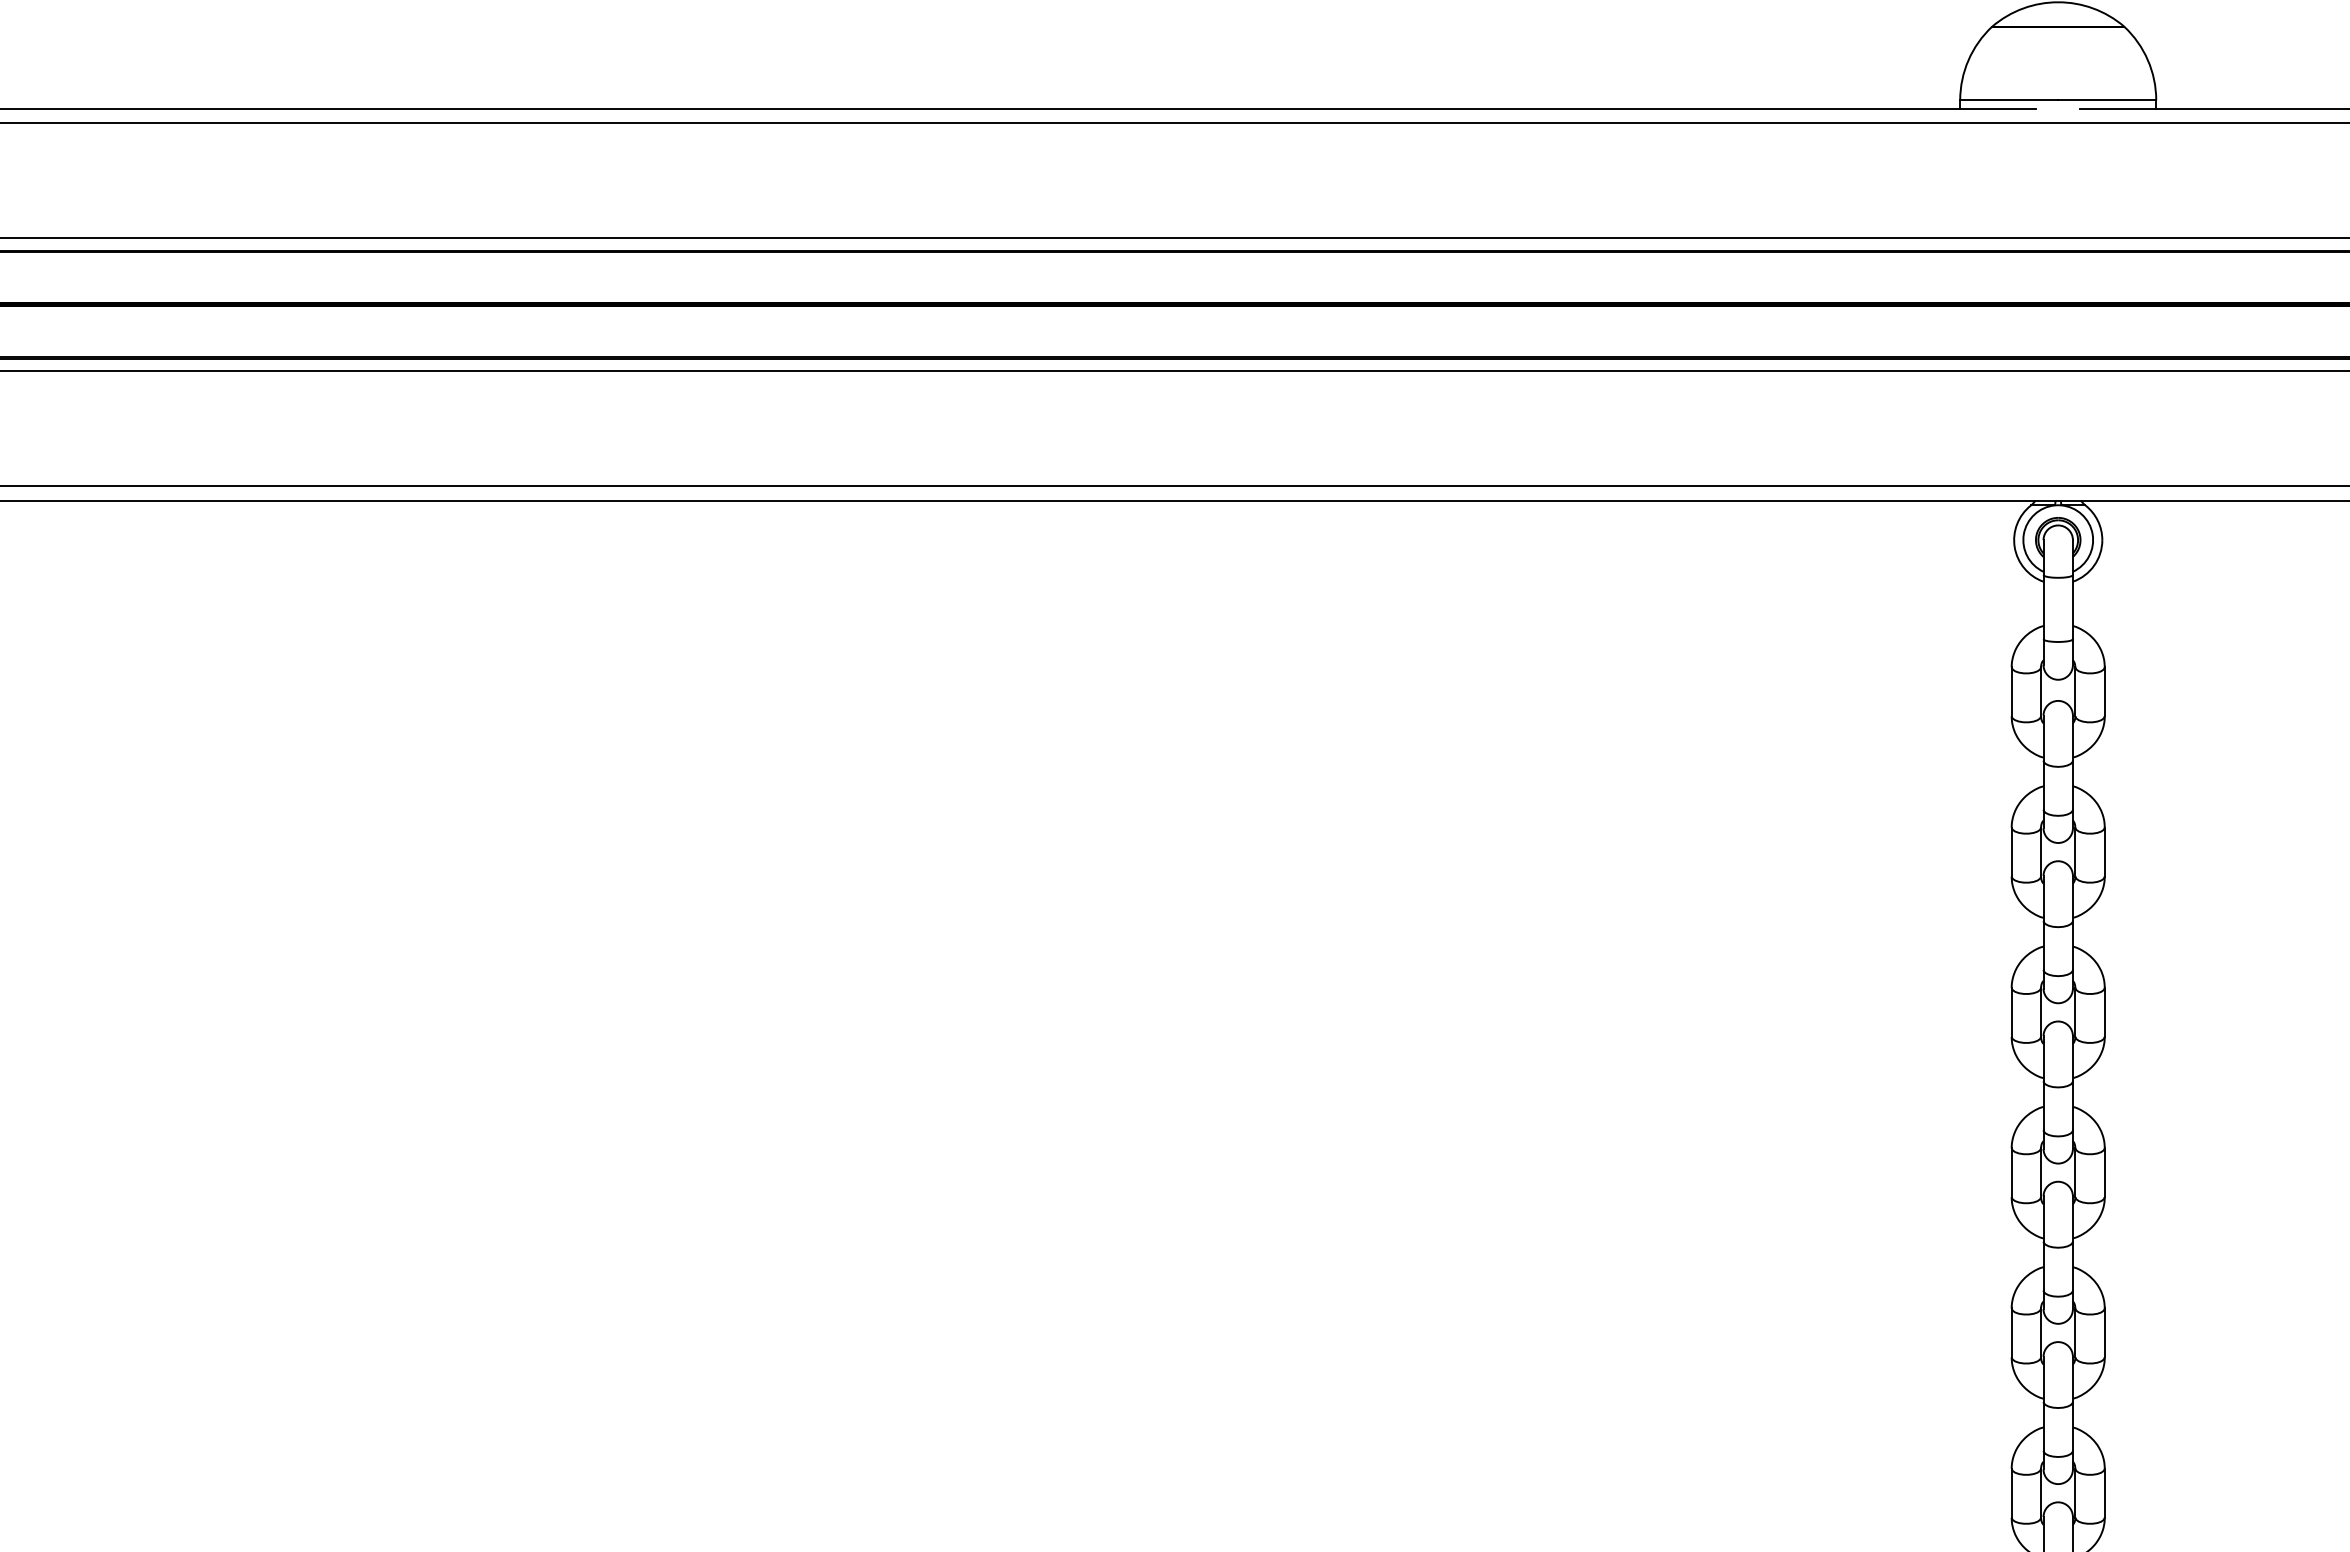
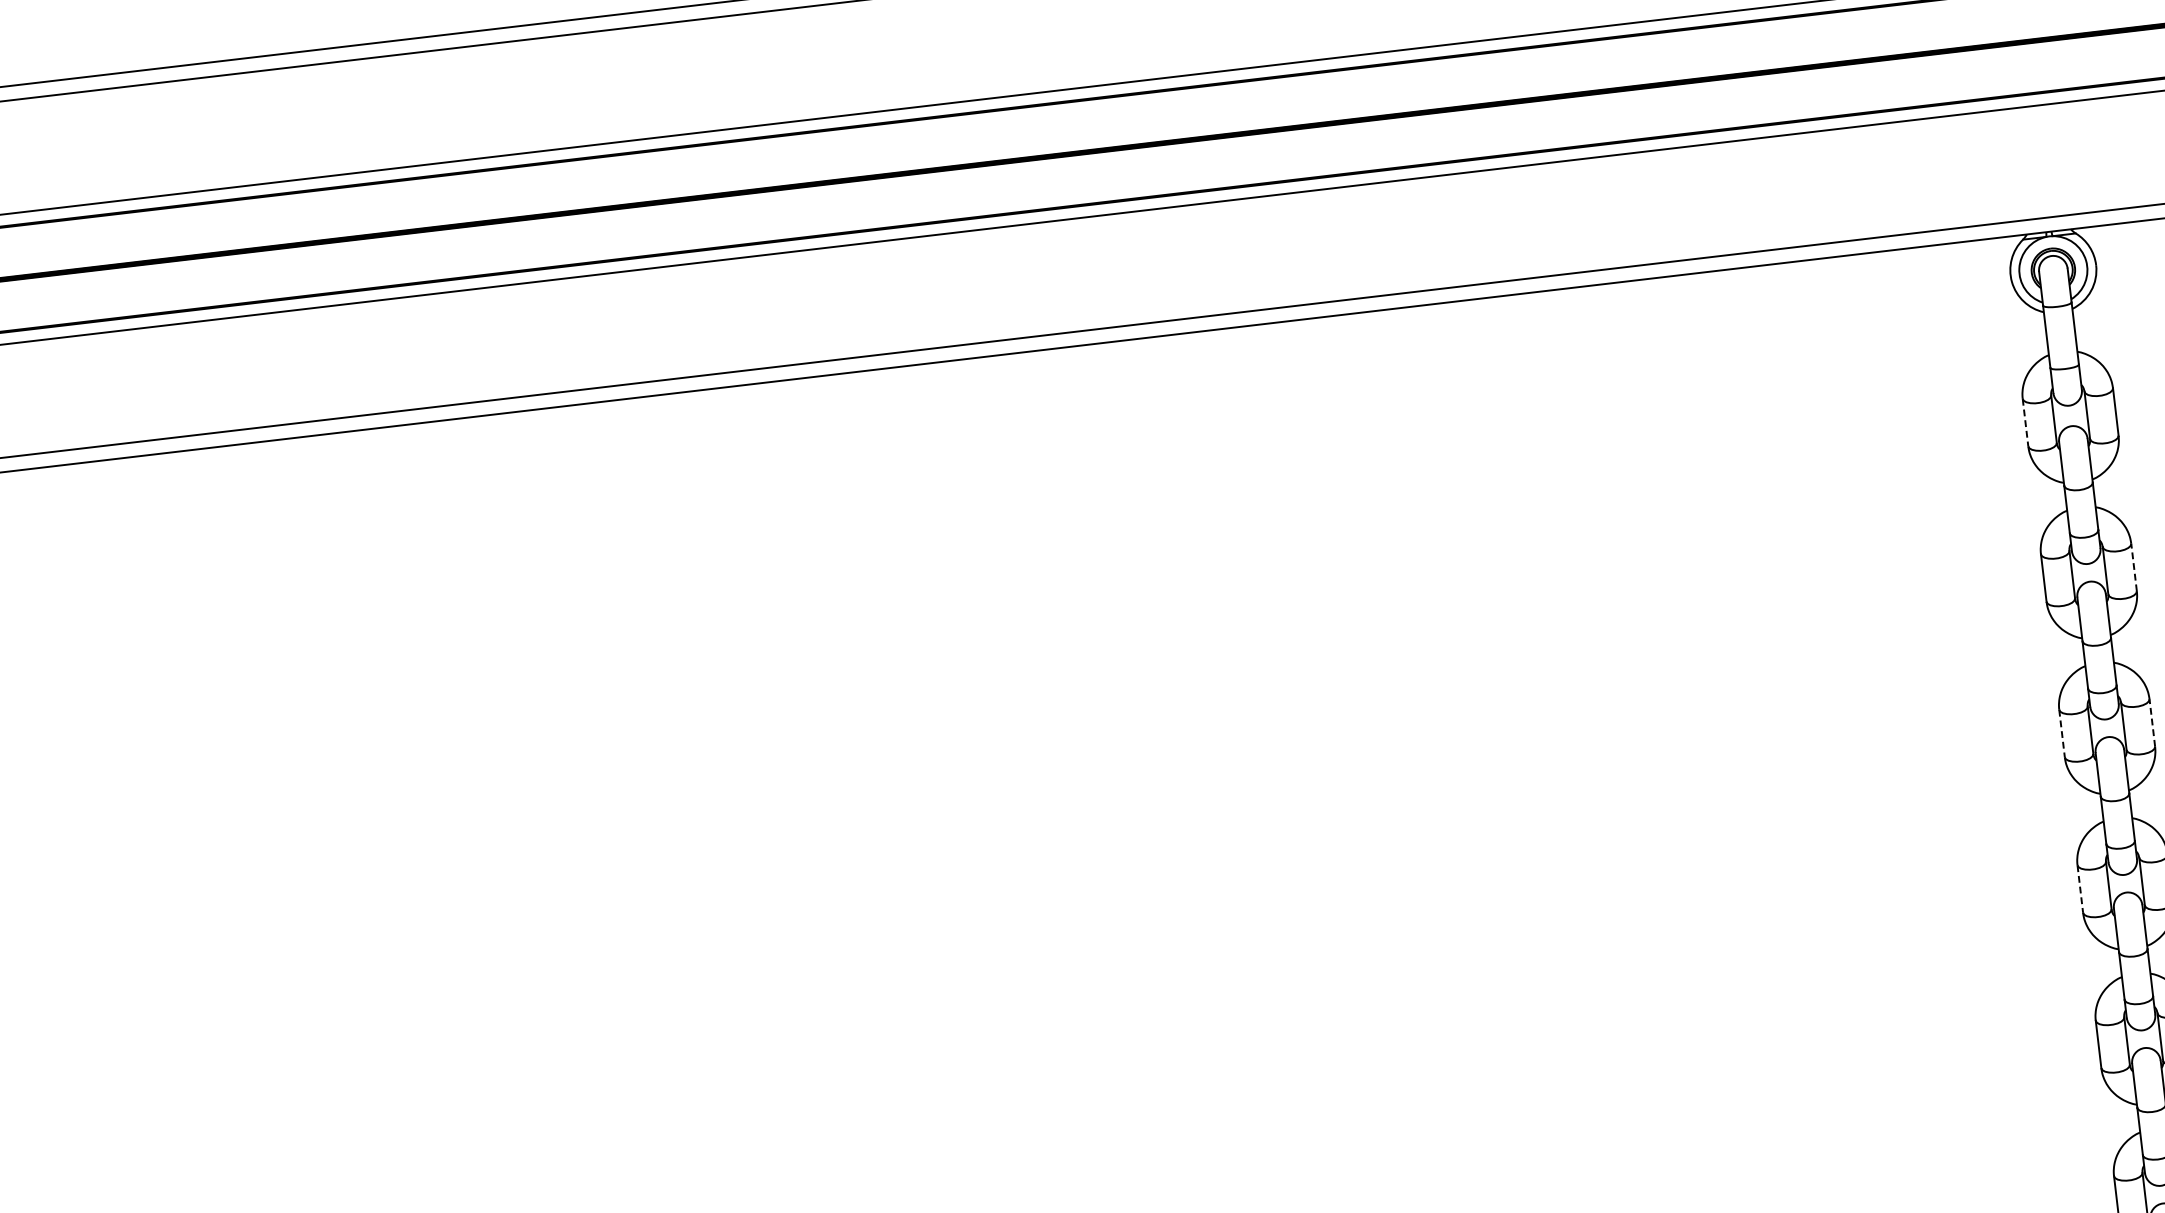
line: (2011, 692) -> (2025, 423), solid -> dashed
line: (2104, 851) -> (2133, 566), solid -> dashed
line: (2104, 1011) -> (2151, 722), solid -> dashed
line: (2011, 1012) -> (2061, 733), solid -> dashed
line: (2011, 1173) -> (2080, 889), solid -> dashed

